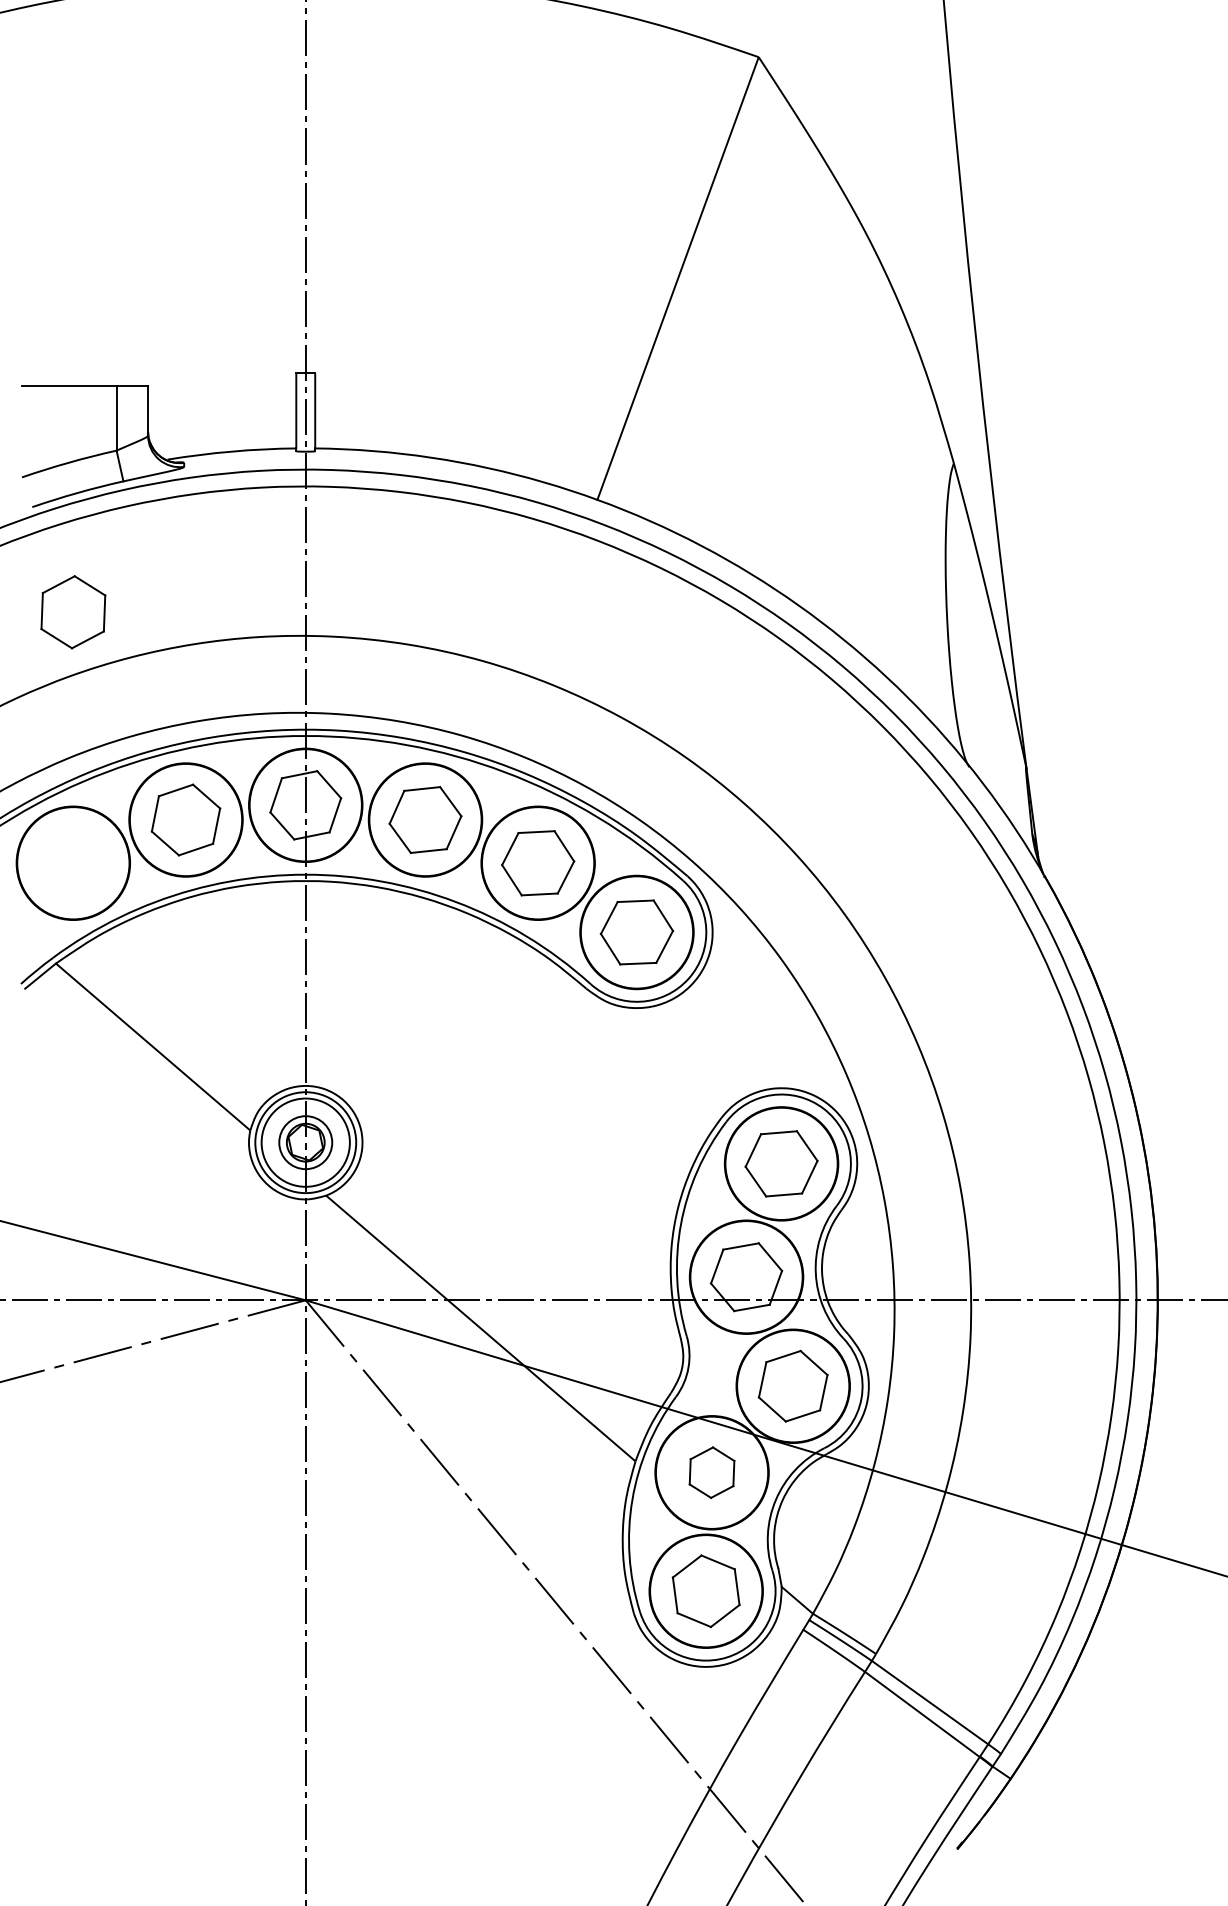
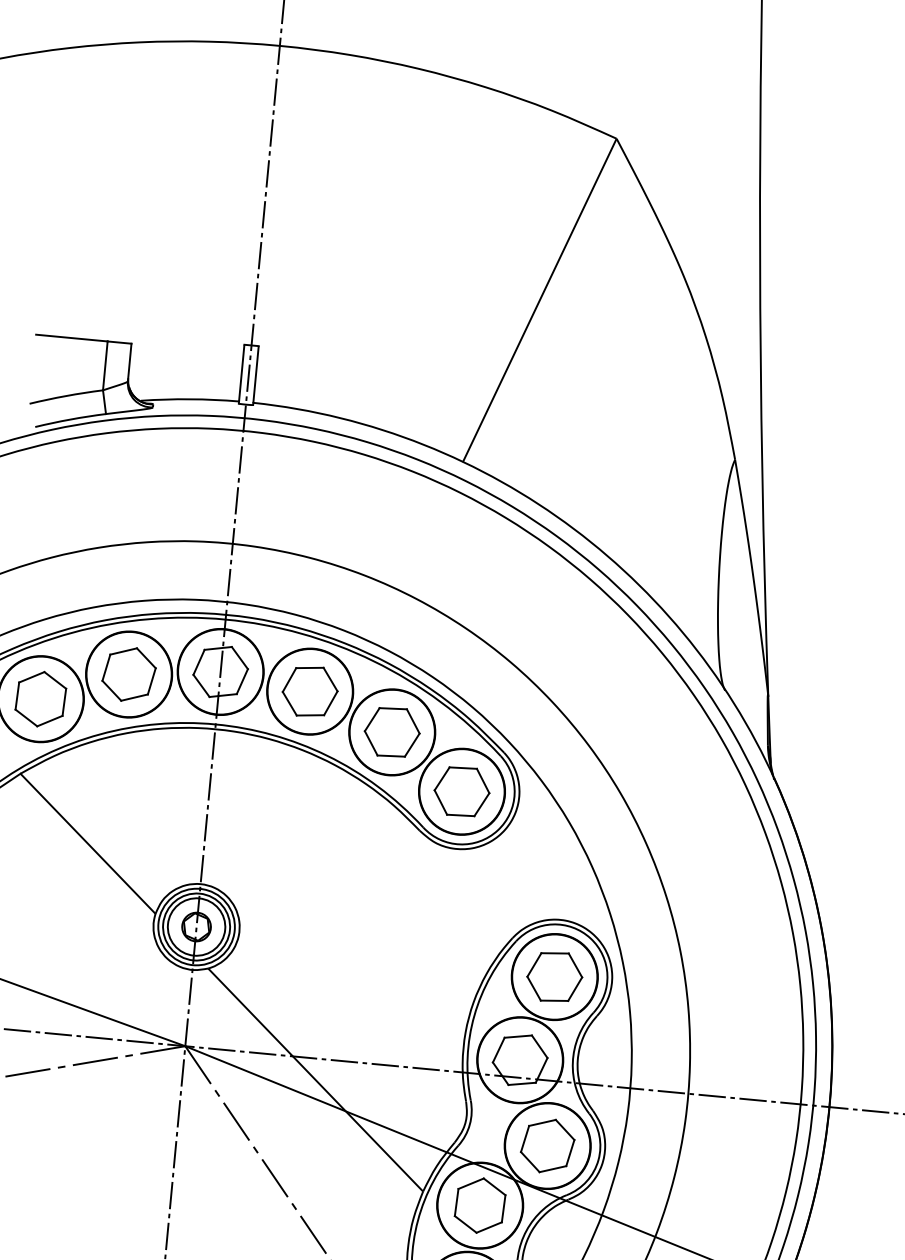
part: (73, 612) -> (40, 699), moved
circle: (305, 1142) -> (196, 926), size x1.43
part: (711, 1472) -> (479, 1205), size x1.43

